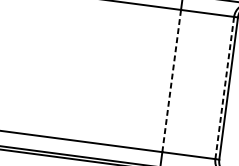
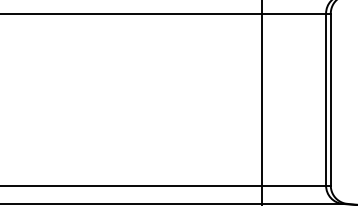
line: (171, 80) -> (261, 99), dashed -> solid
line: (225, 88) -> (326, 99), dashed -> solid

